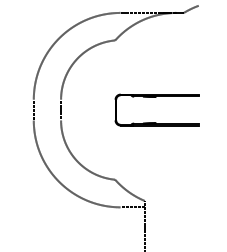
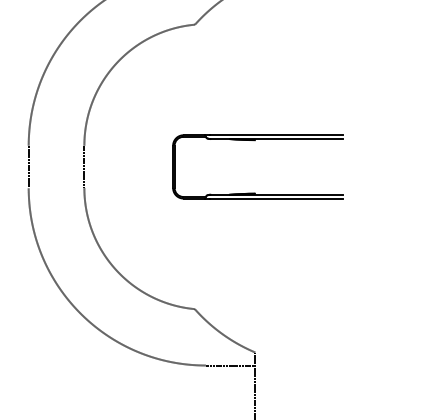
part: (156, 97) -> (256, 141), moved

